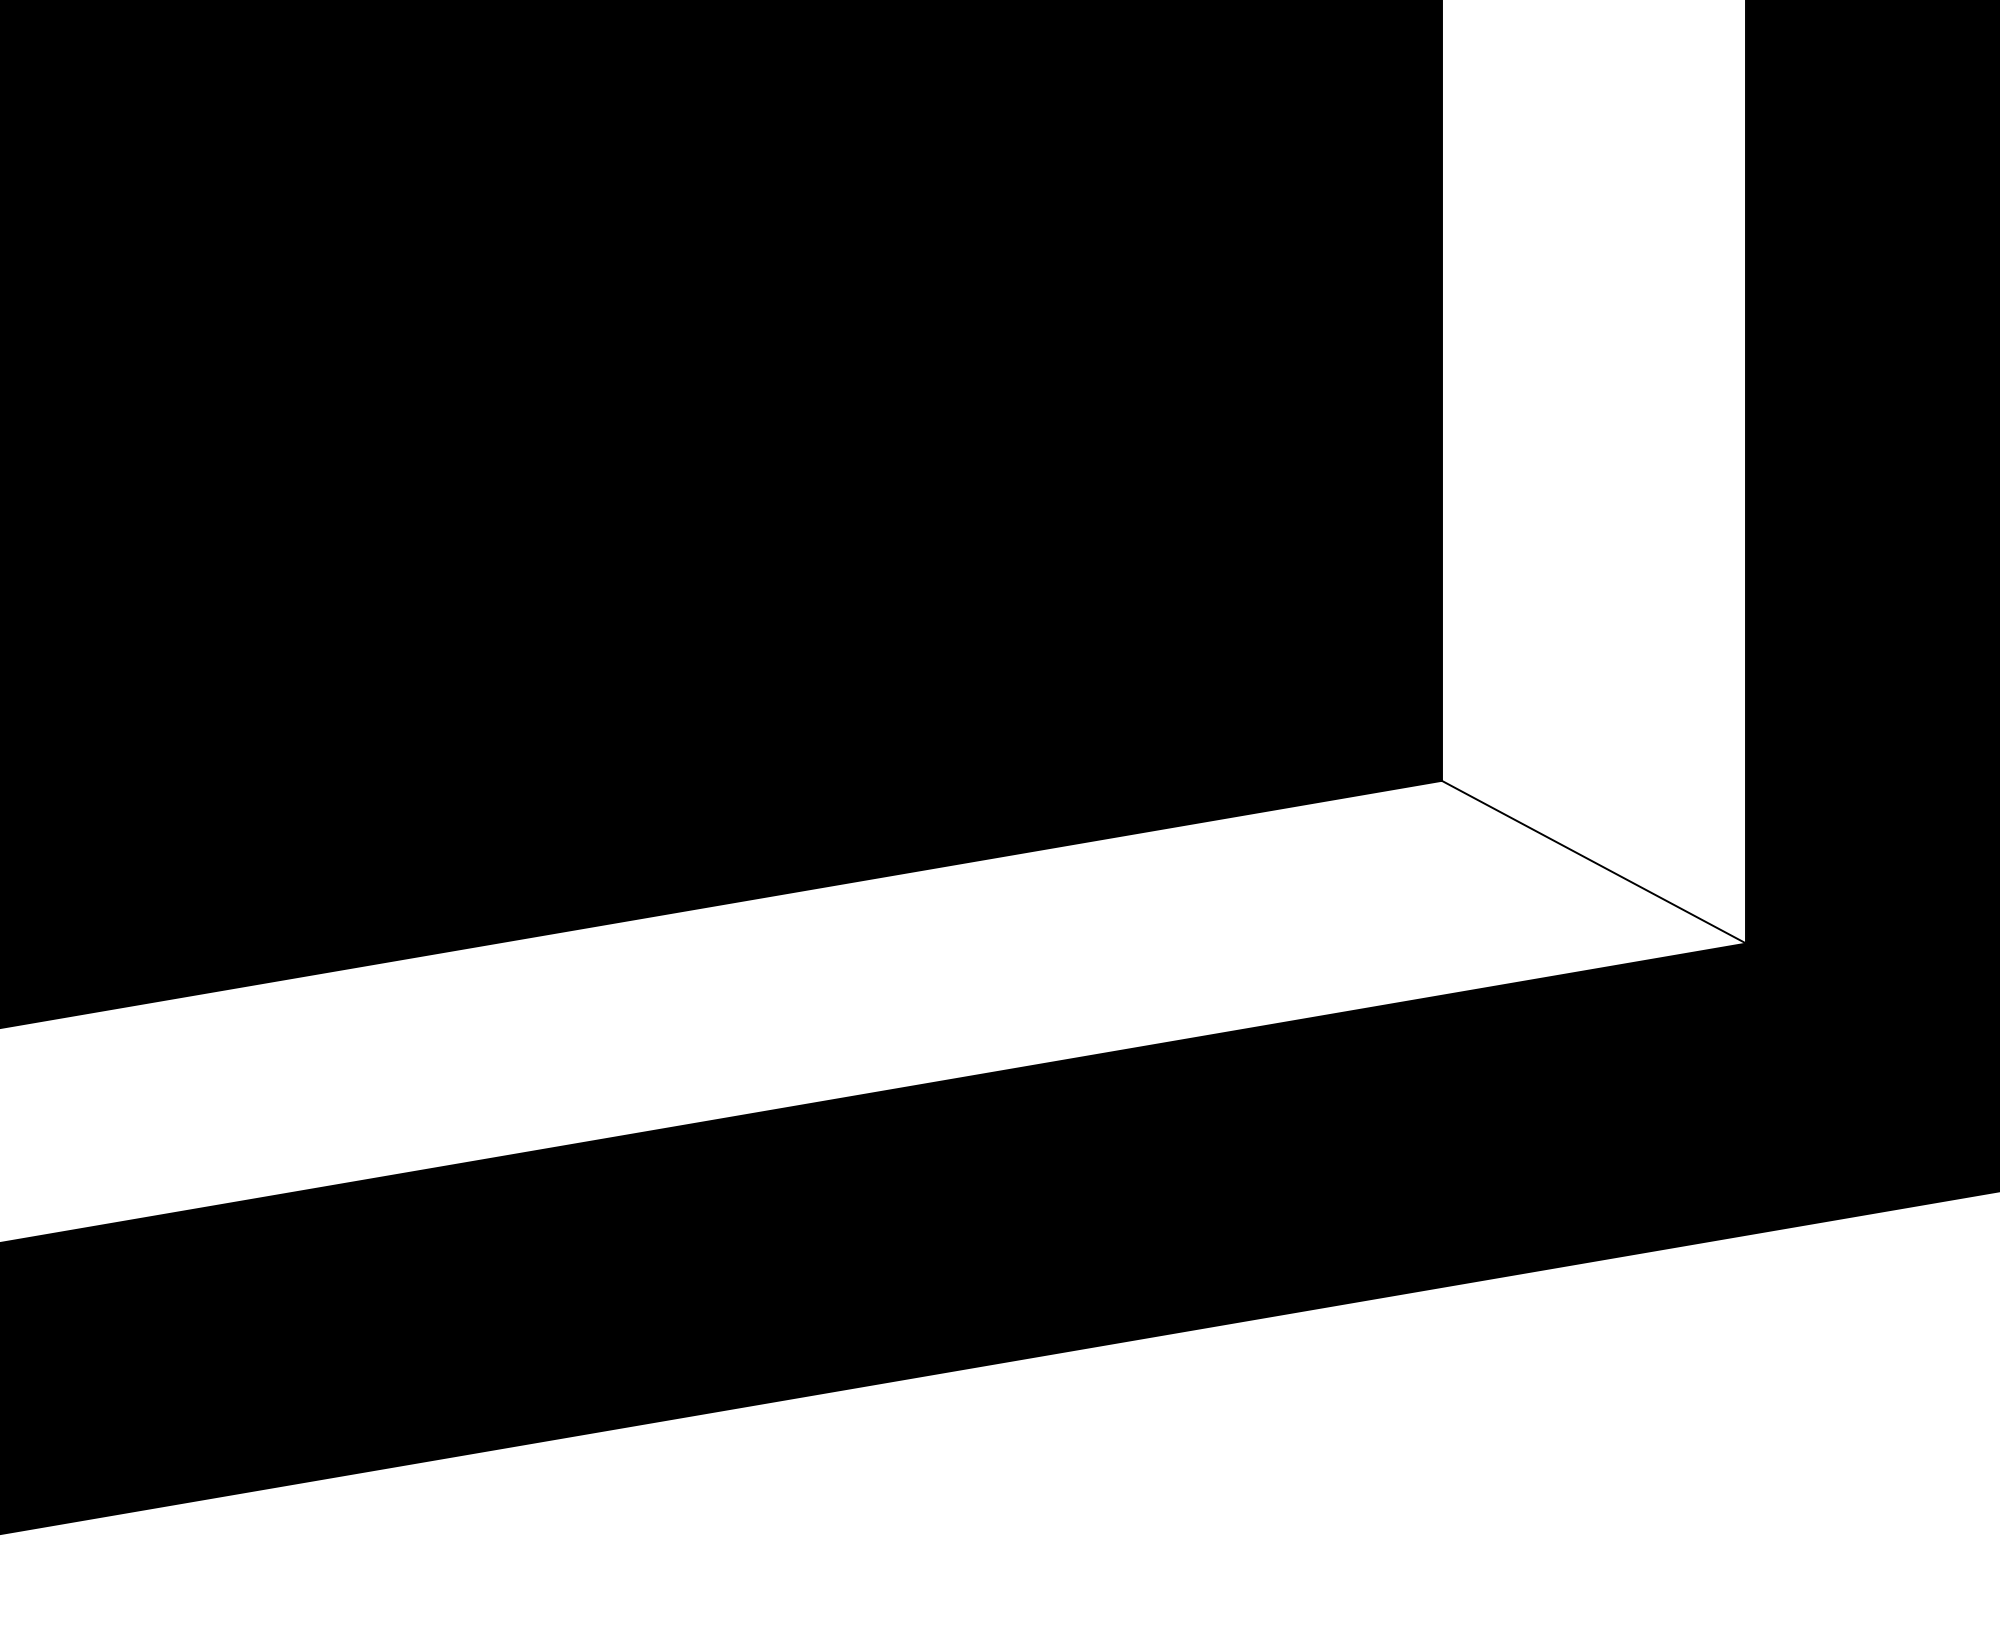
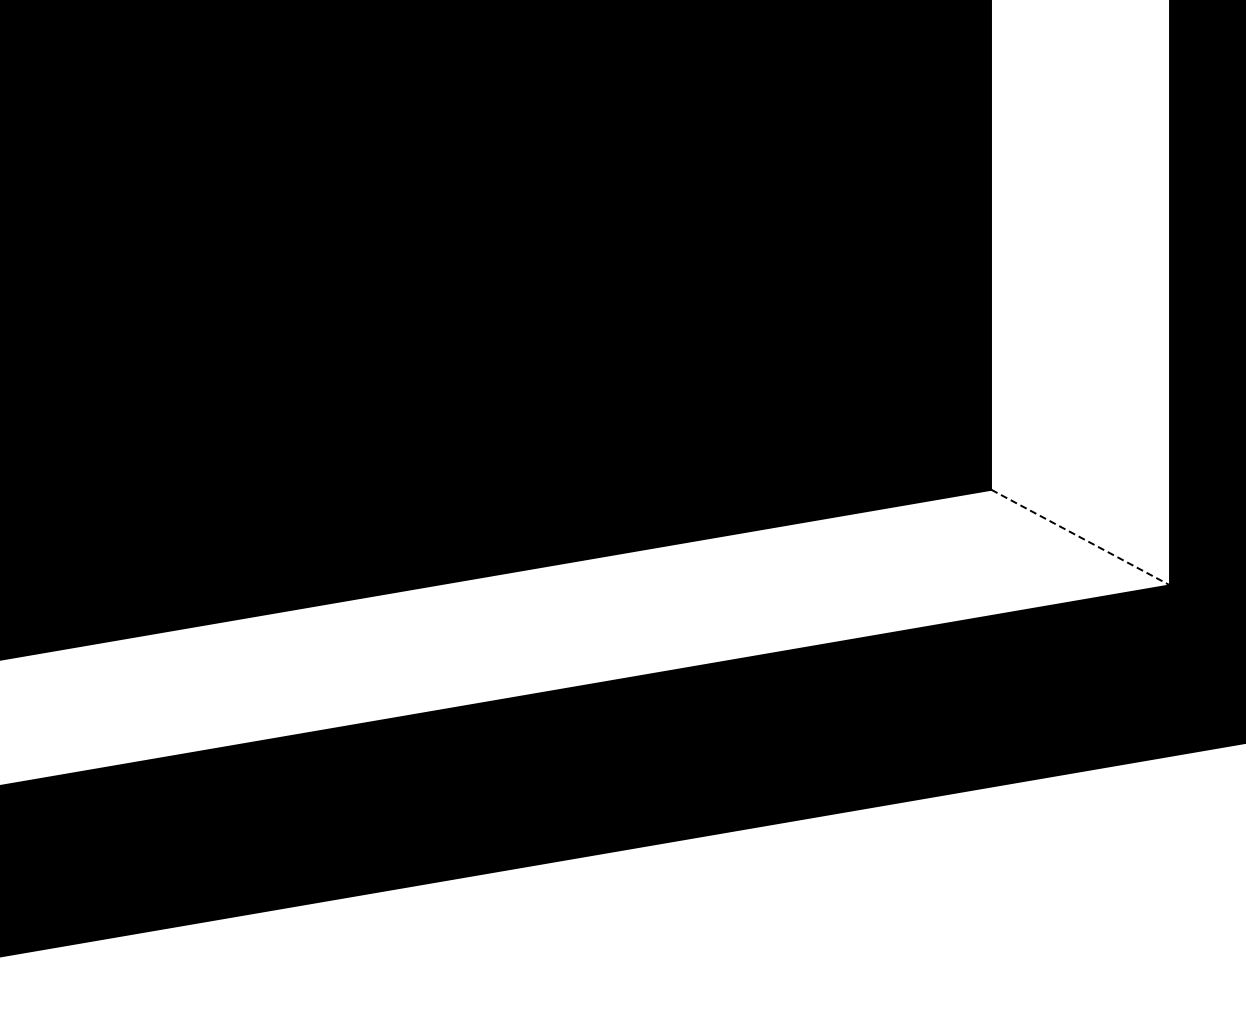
line: (1595, 862) -> (1081, 537), solid -> dashed

